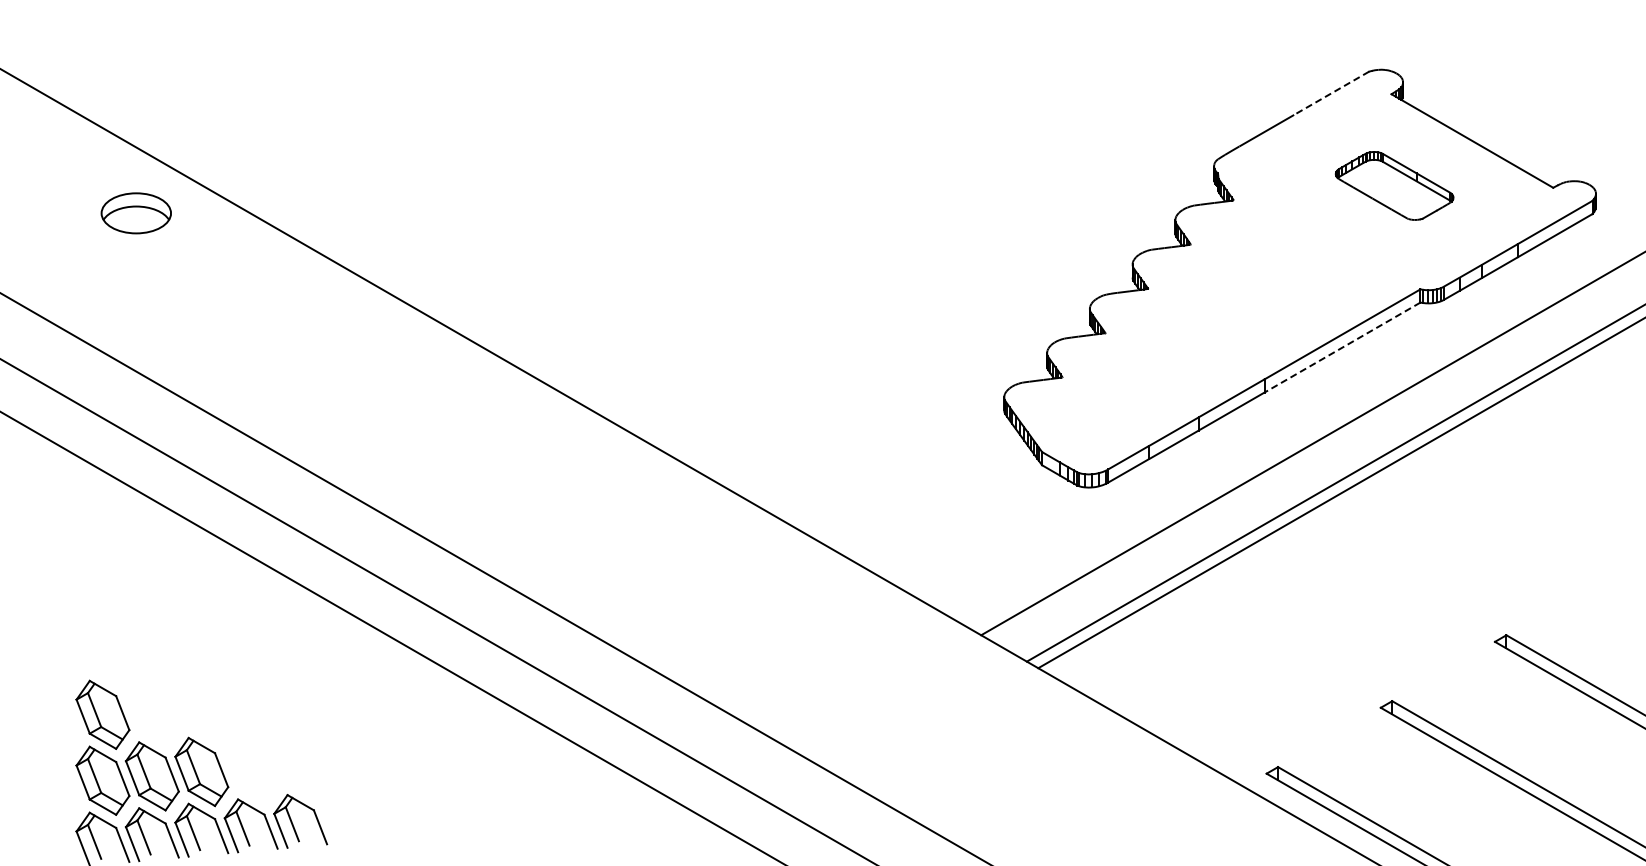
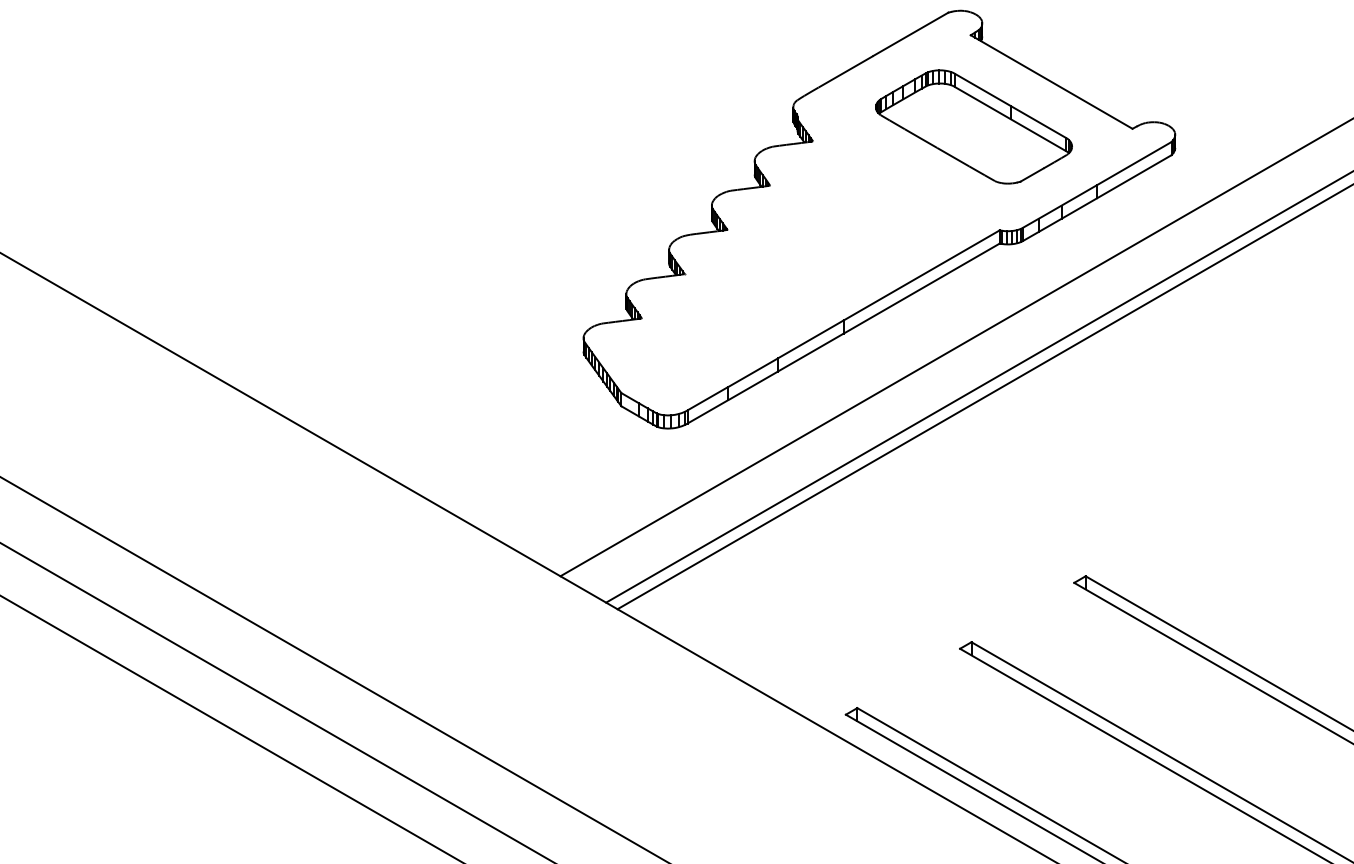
line: (1331, 93) -> (910, 34), dashed -> solid
part: (1394, 185) -> (973, 126), size x1.67
line: (1342, 347) -> (921, 288), dashed -> solid

